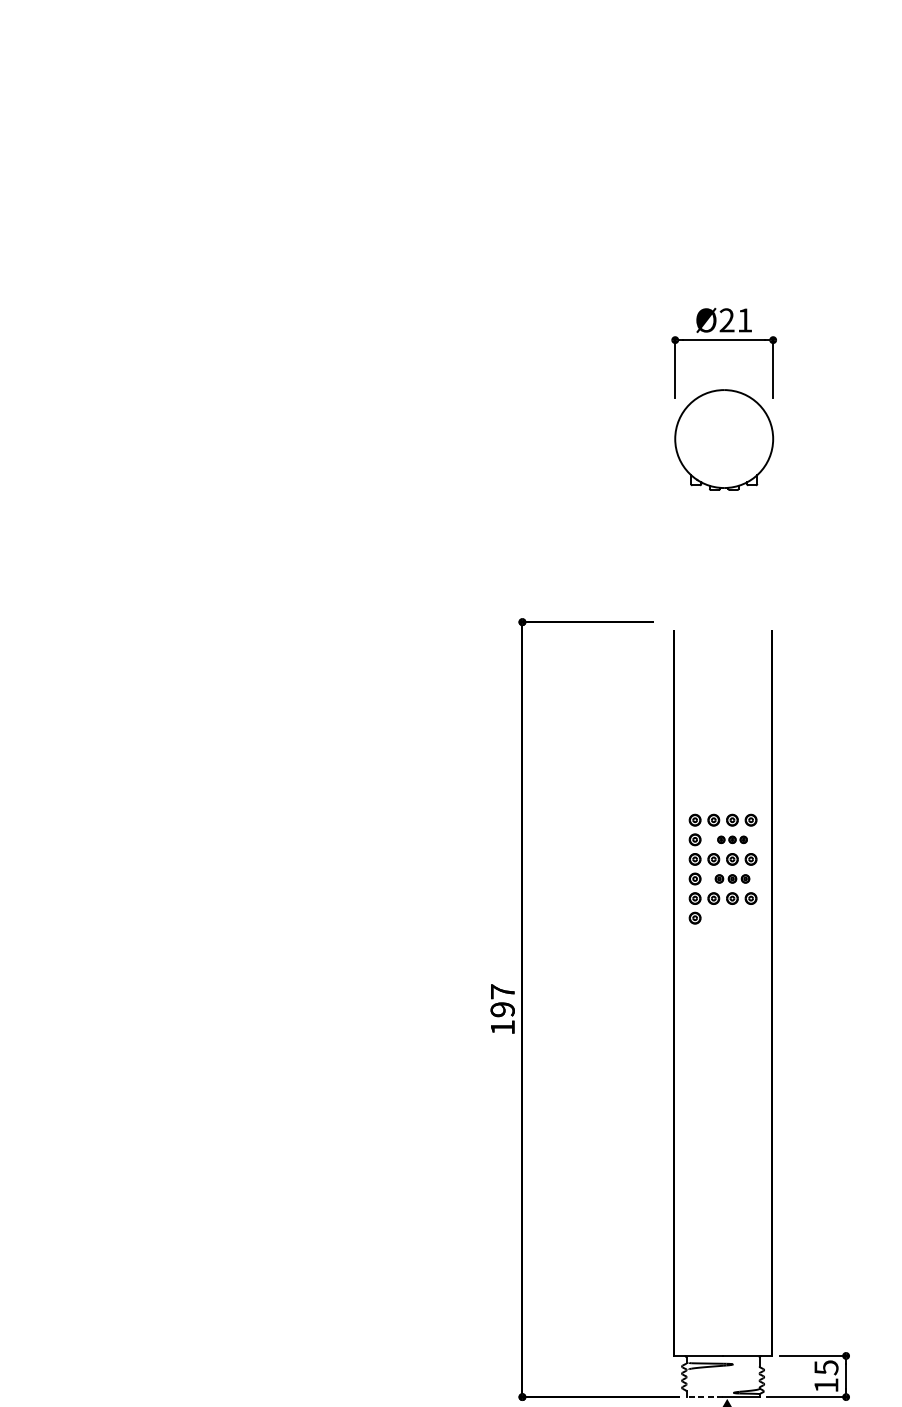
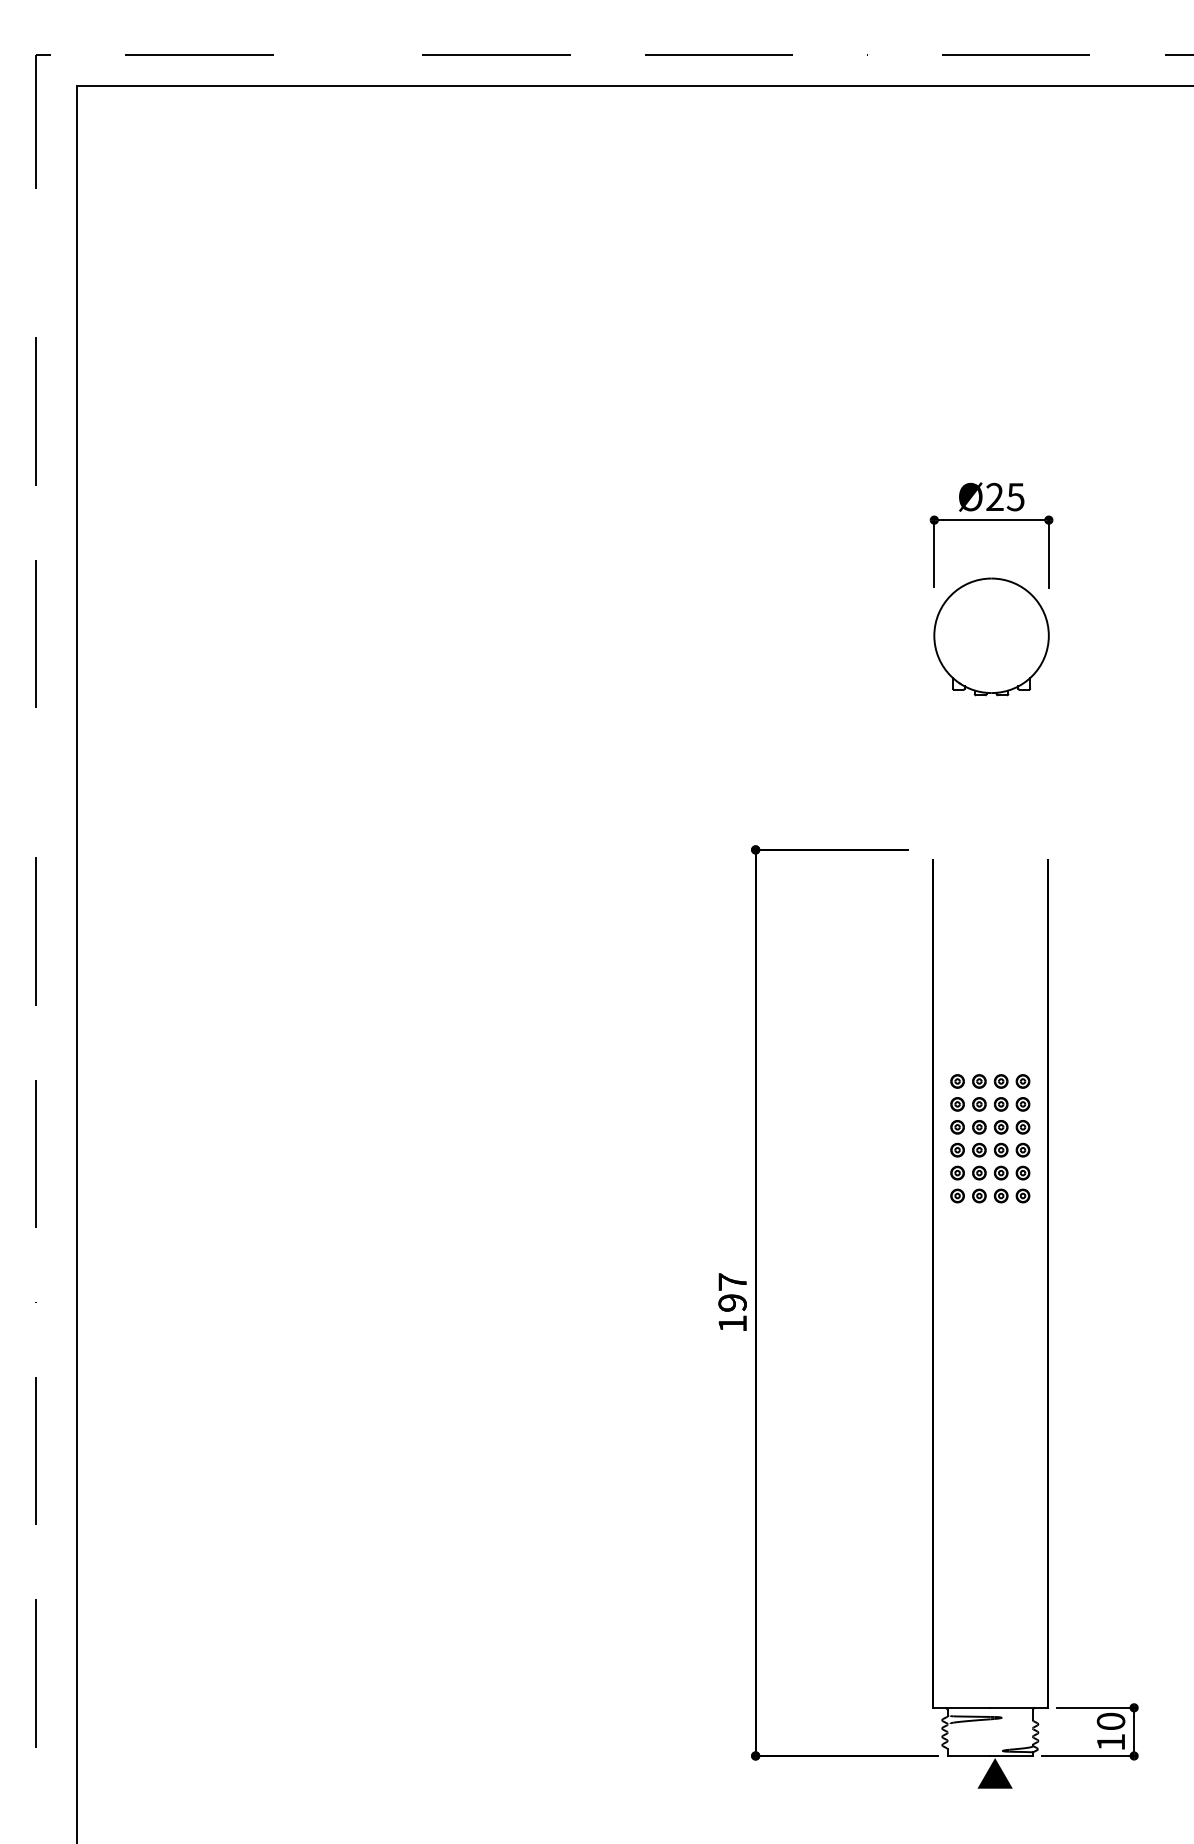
text: (744, 320) -> (1015, 497), Ø21 -> Ø25
part: (732, 839) -> (1001, 1104), size x1.67
part: (732, 878) -> (1001, 1149), size x1.43
part: (732, 917) -> (1001, 1195), added
text: (825, 1367) -> (1110, 1721), 15 -> 10
line: (704, 1396) -> (968, 1755), dashed -> solid

